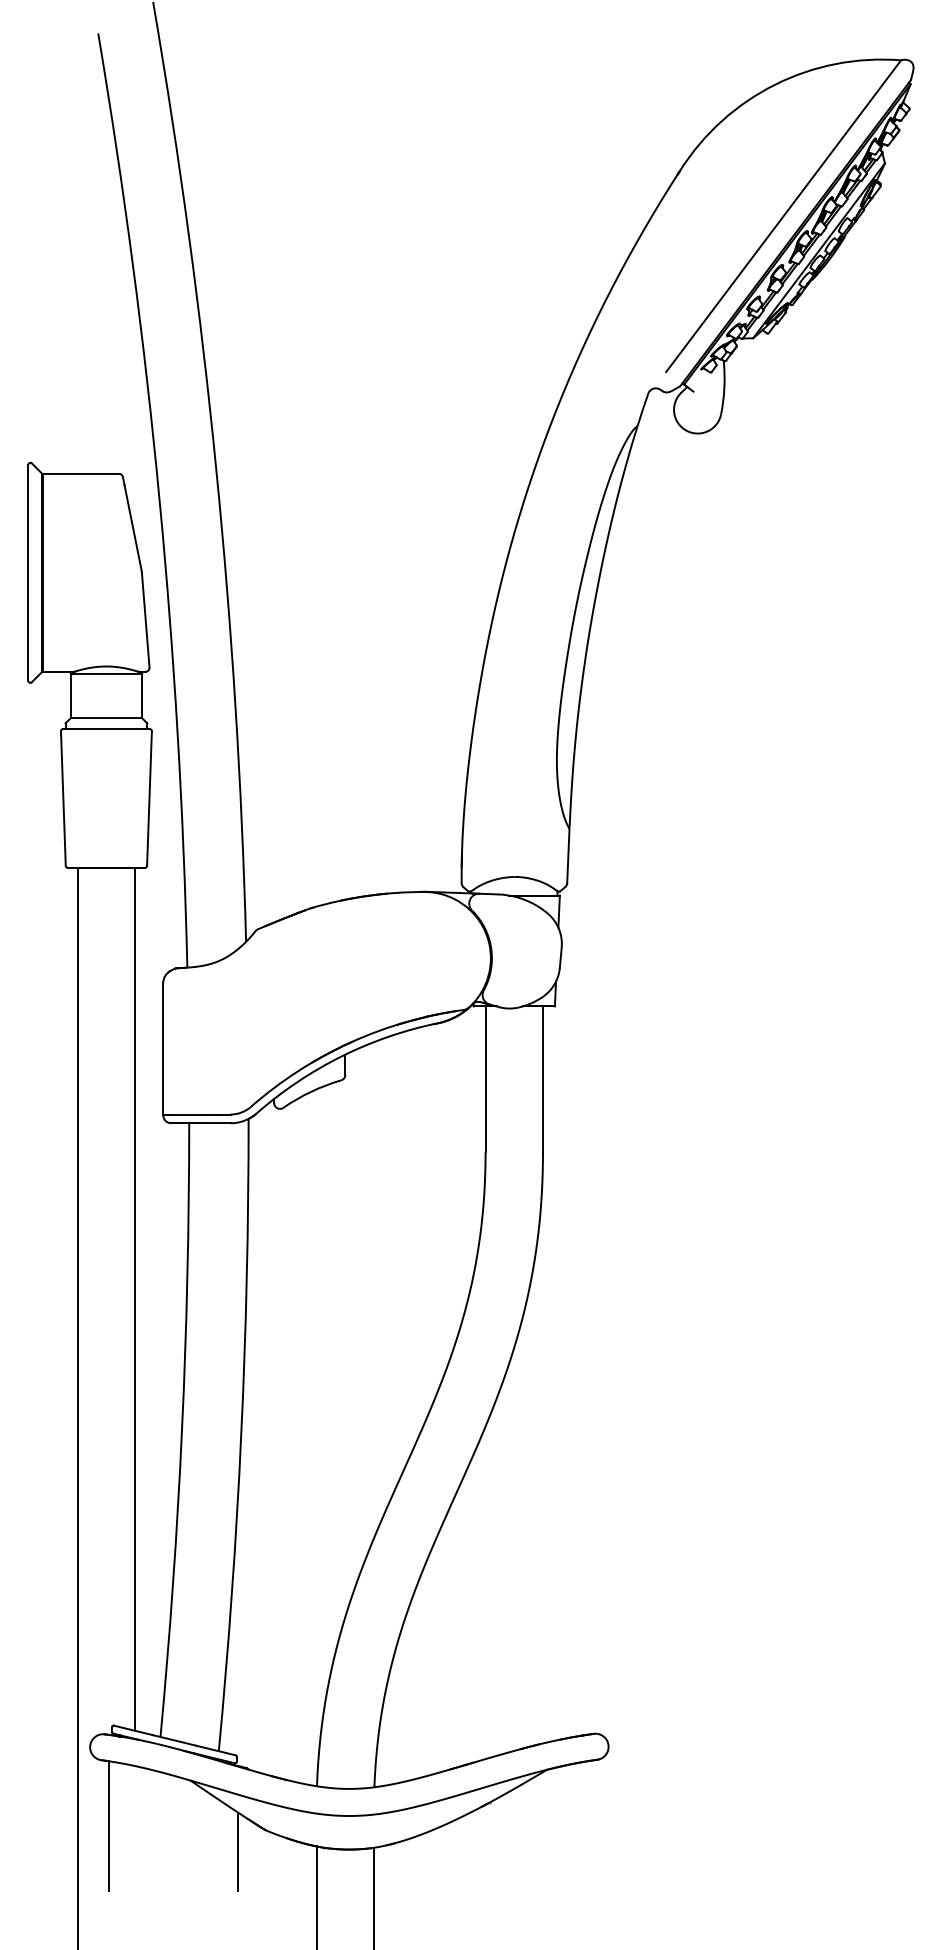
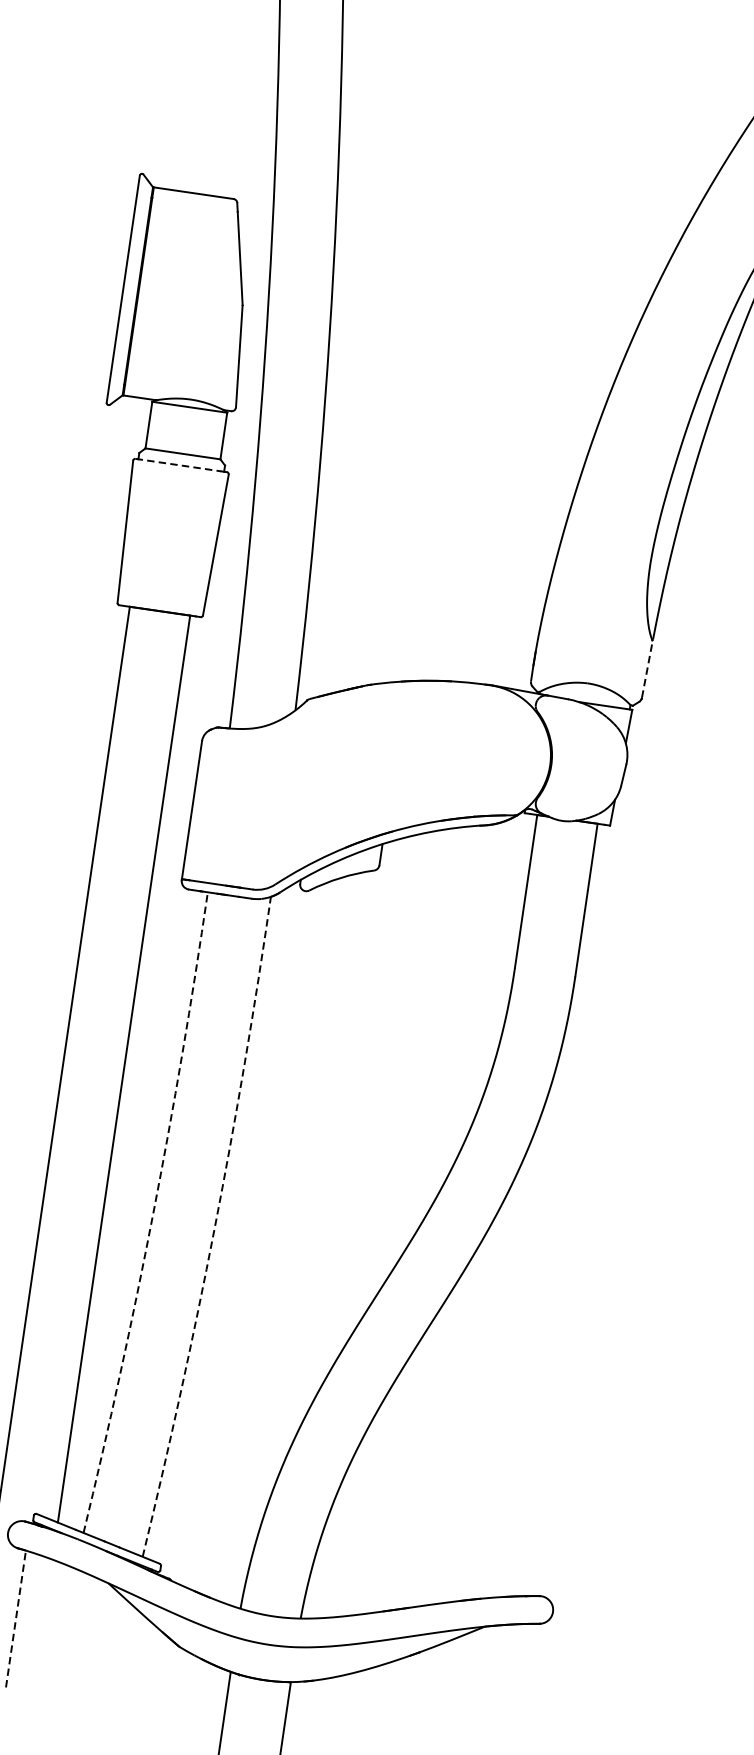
line: (103, 729) -> (178, 465), solid -> dashed
line: (568, 855) -> (647, 669), solid -> dashed
arc: (182, 1430) -> (153, 1214), solid -> dashed
arc: (241, 1435) -> (214, 1228), solid -> dashed
line: (109, 1825) -> (16, 1618), solid -> dashed
line: (238, 1851) -> (148, 1665), removed

